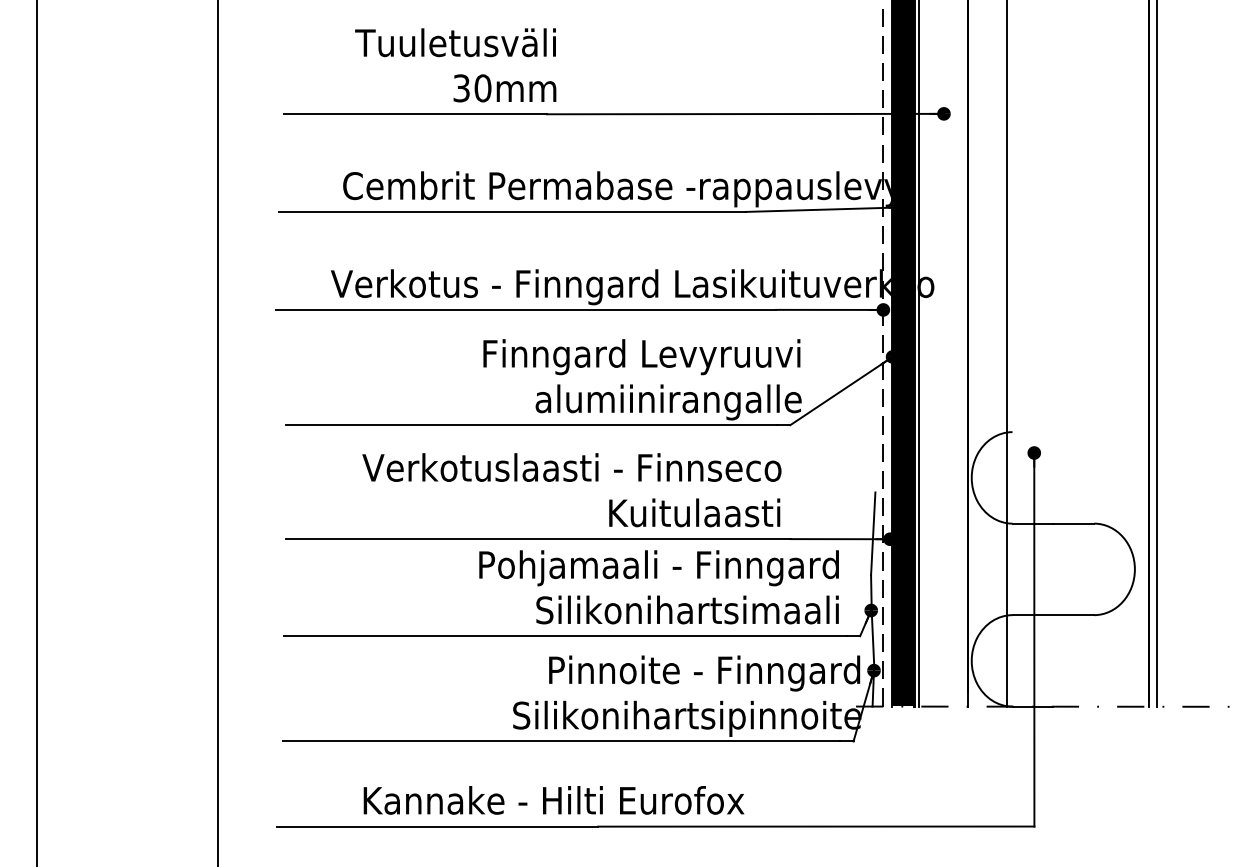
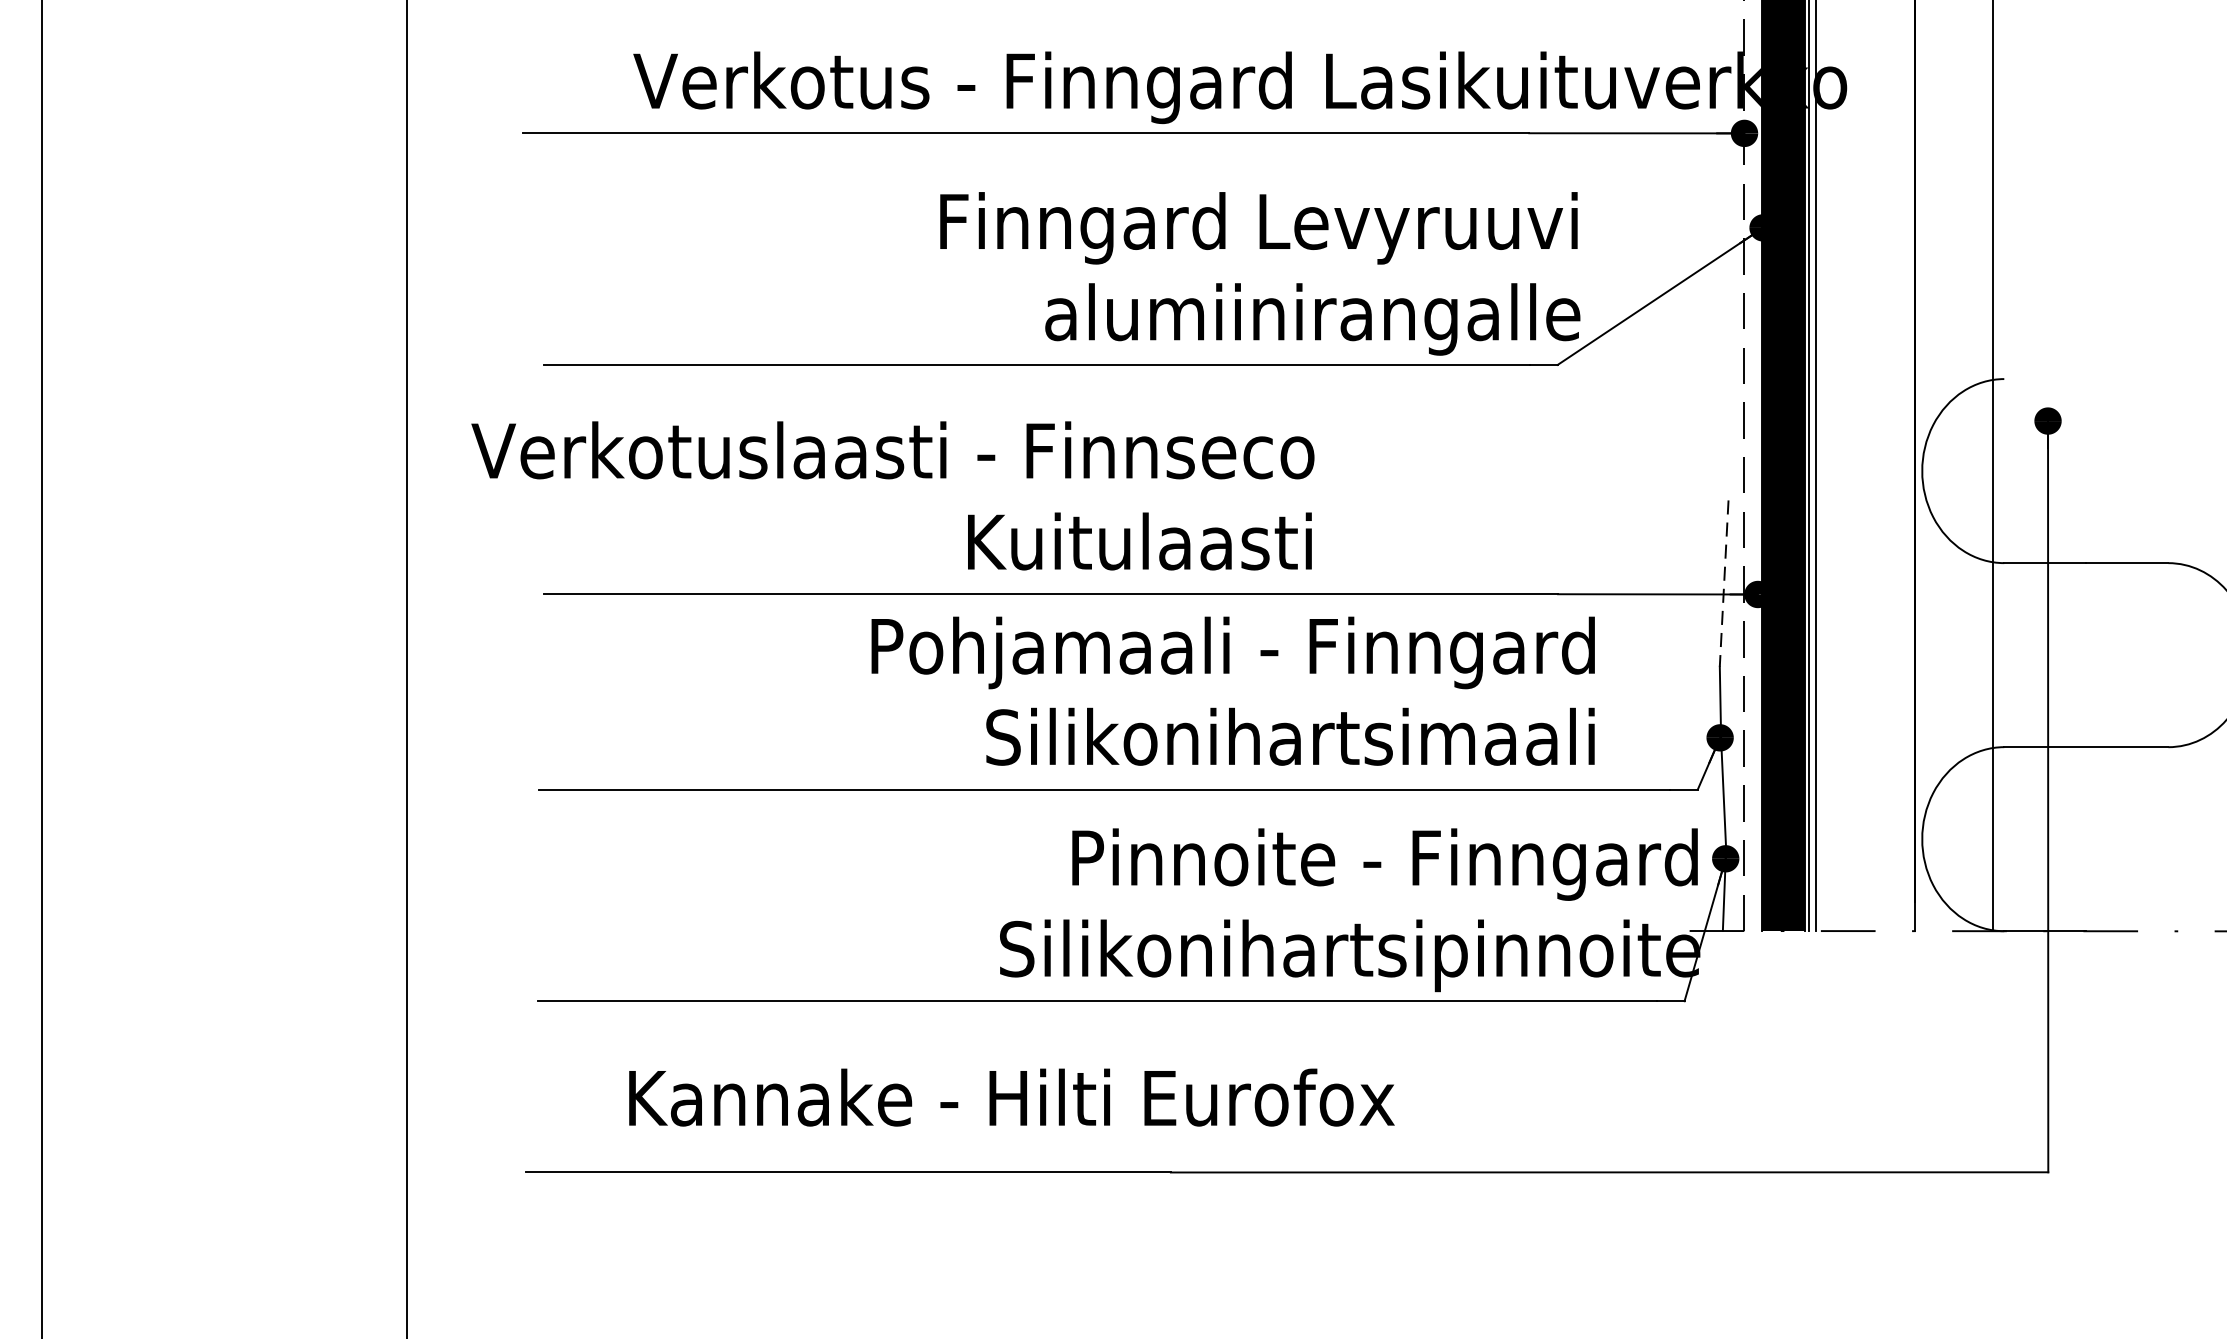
text: (571, 490) -> (892, 496), moved
line: (873, 534) -> (1724, 584), solid -> dashed
text: (658, 587) -> (1231, 691), moved
text: (553, 800) -> (1010, 1097), moved

